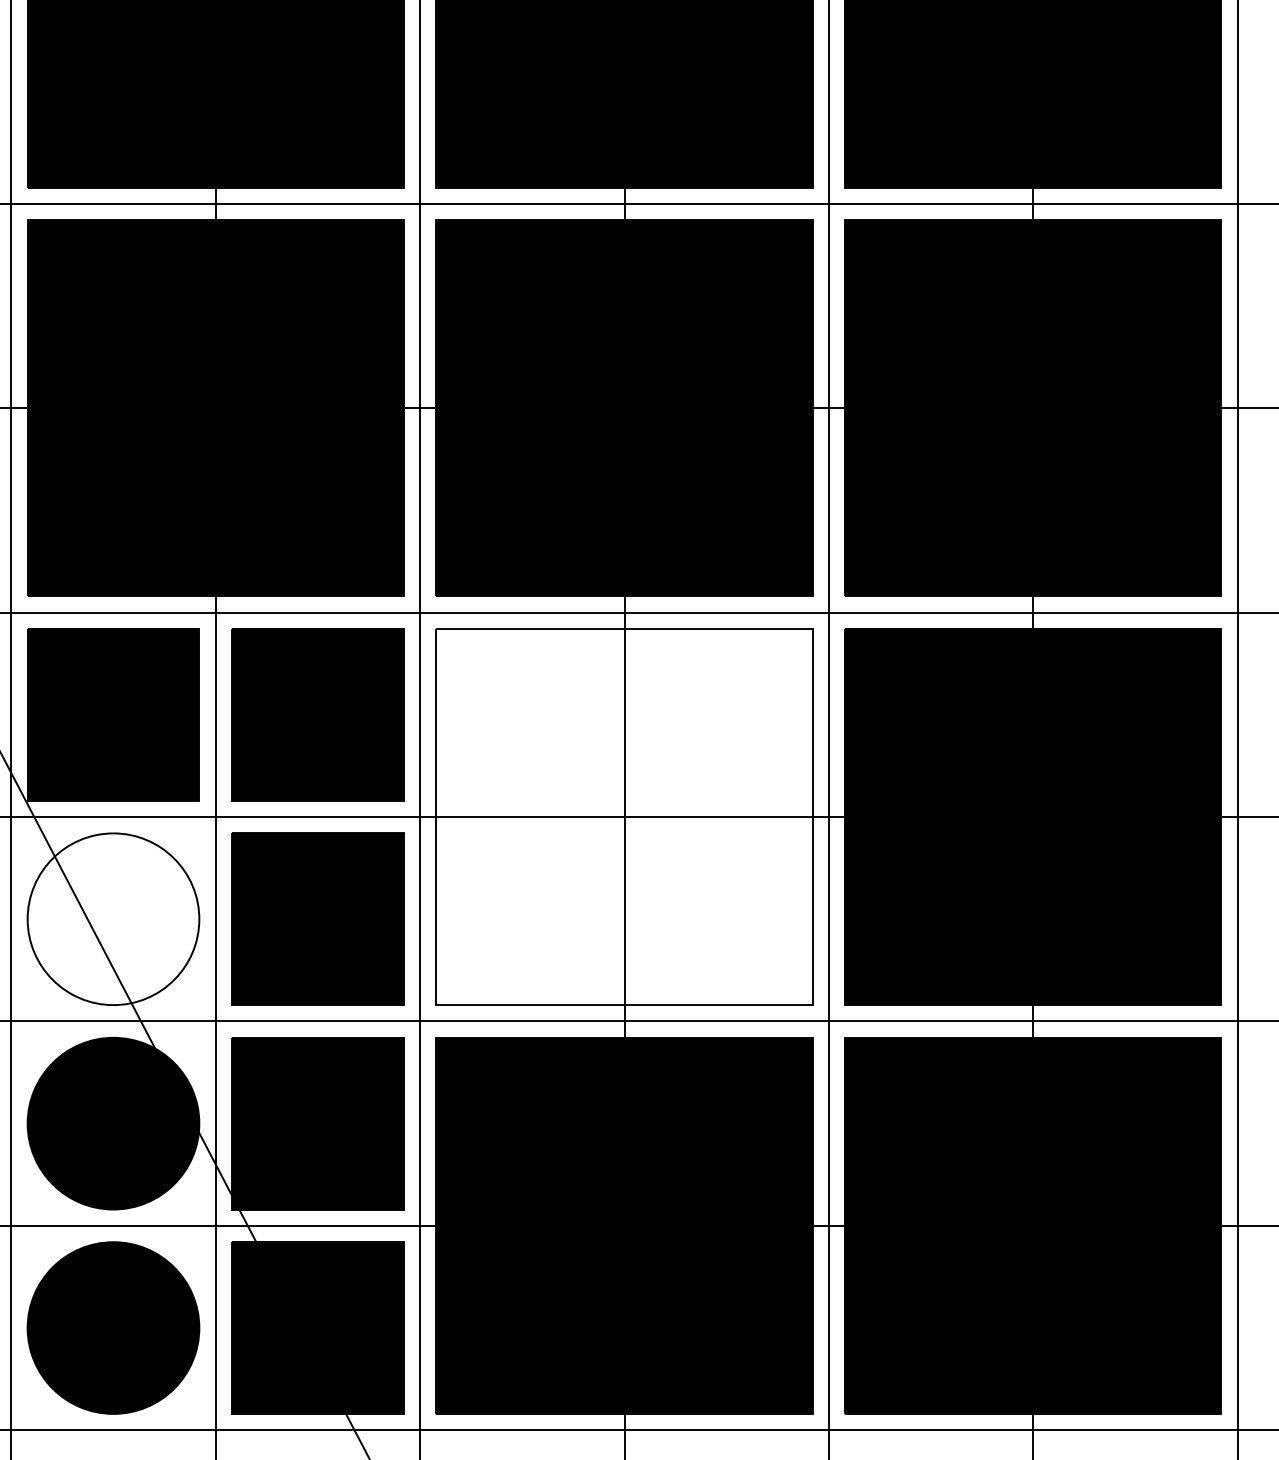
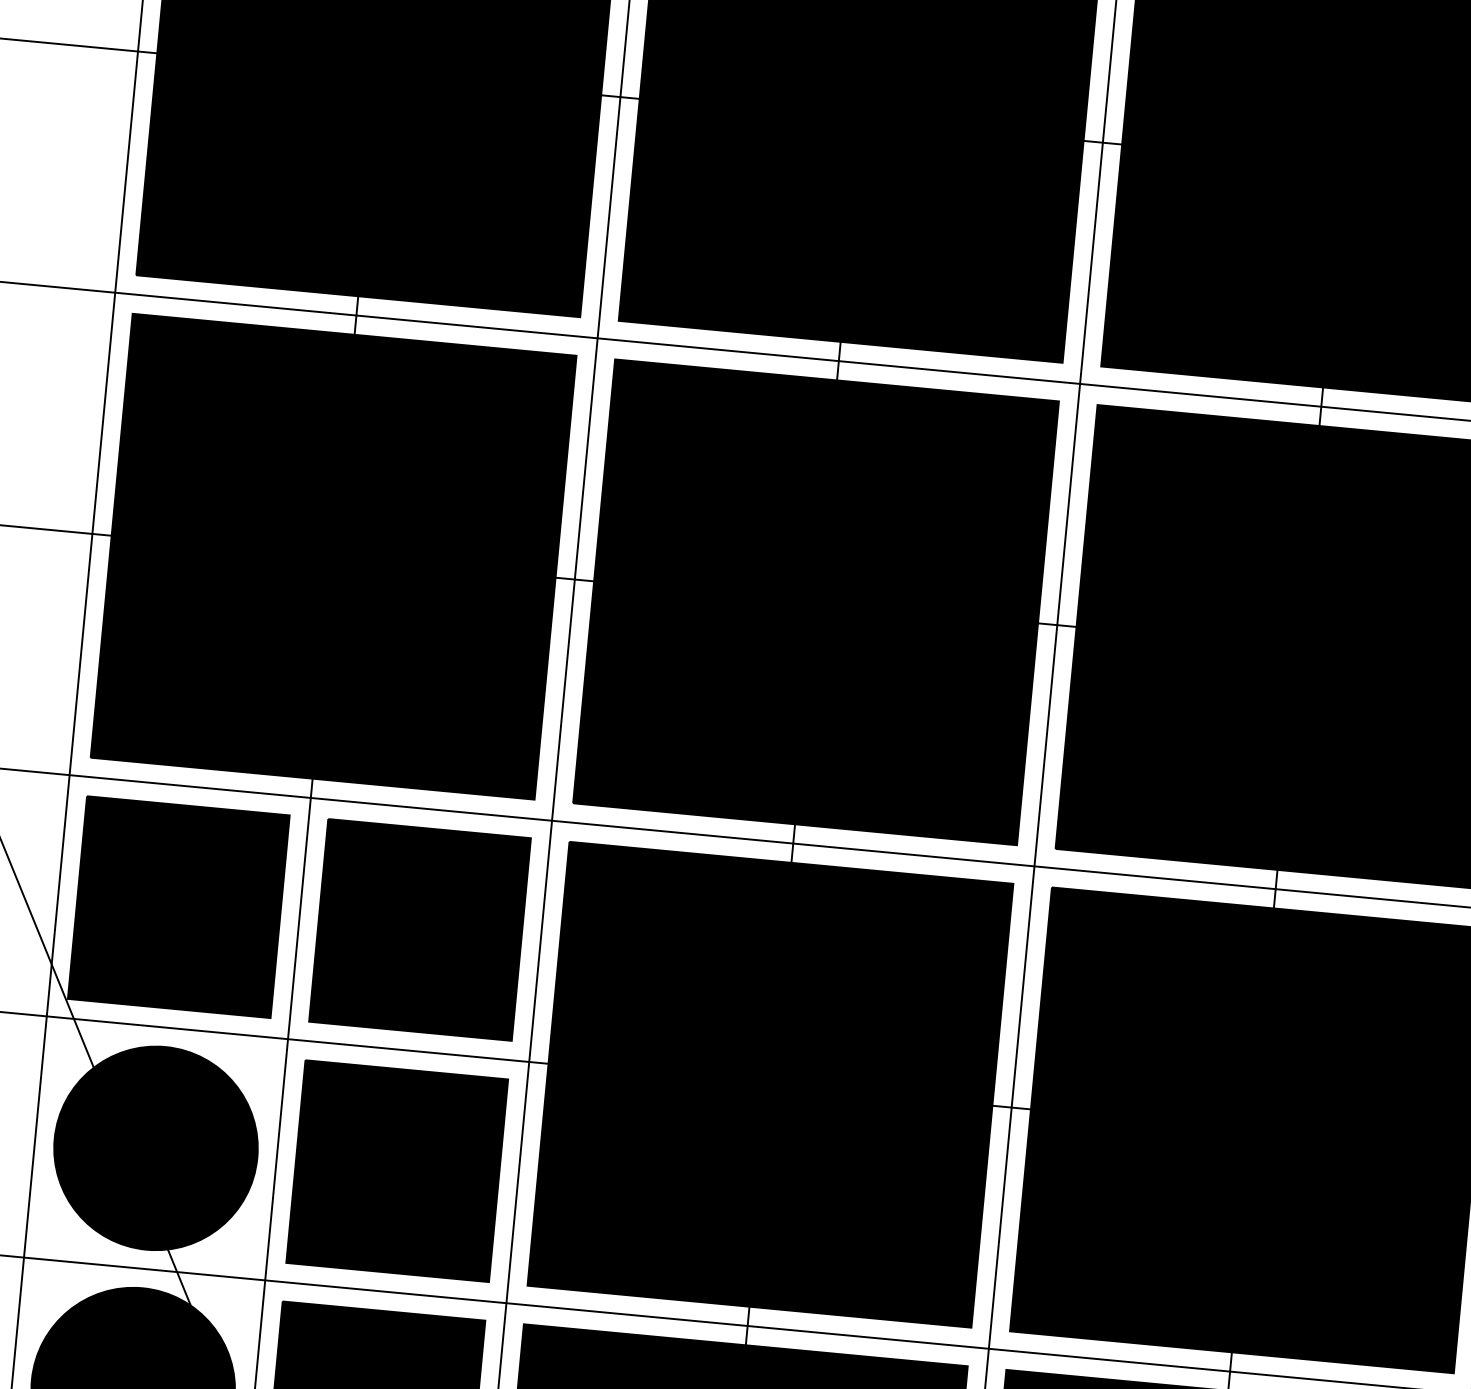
fill: (624, 817) -> (770, 1085), added
fill: (113, 919) -> (155, 1148), added

